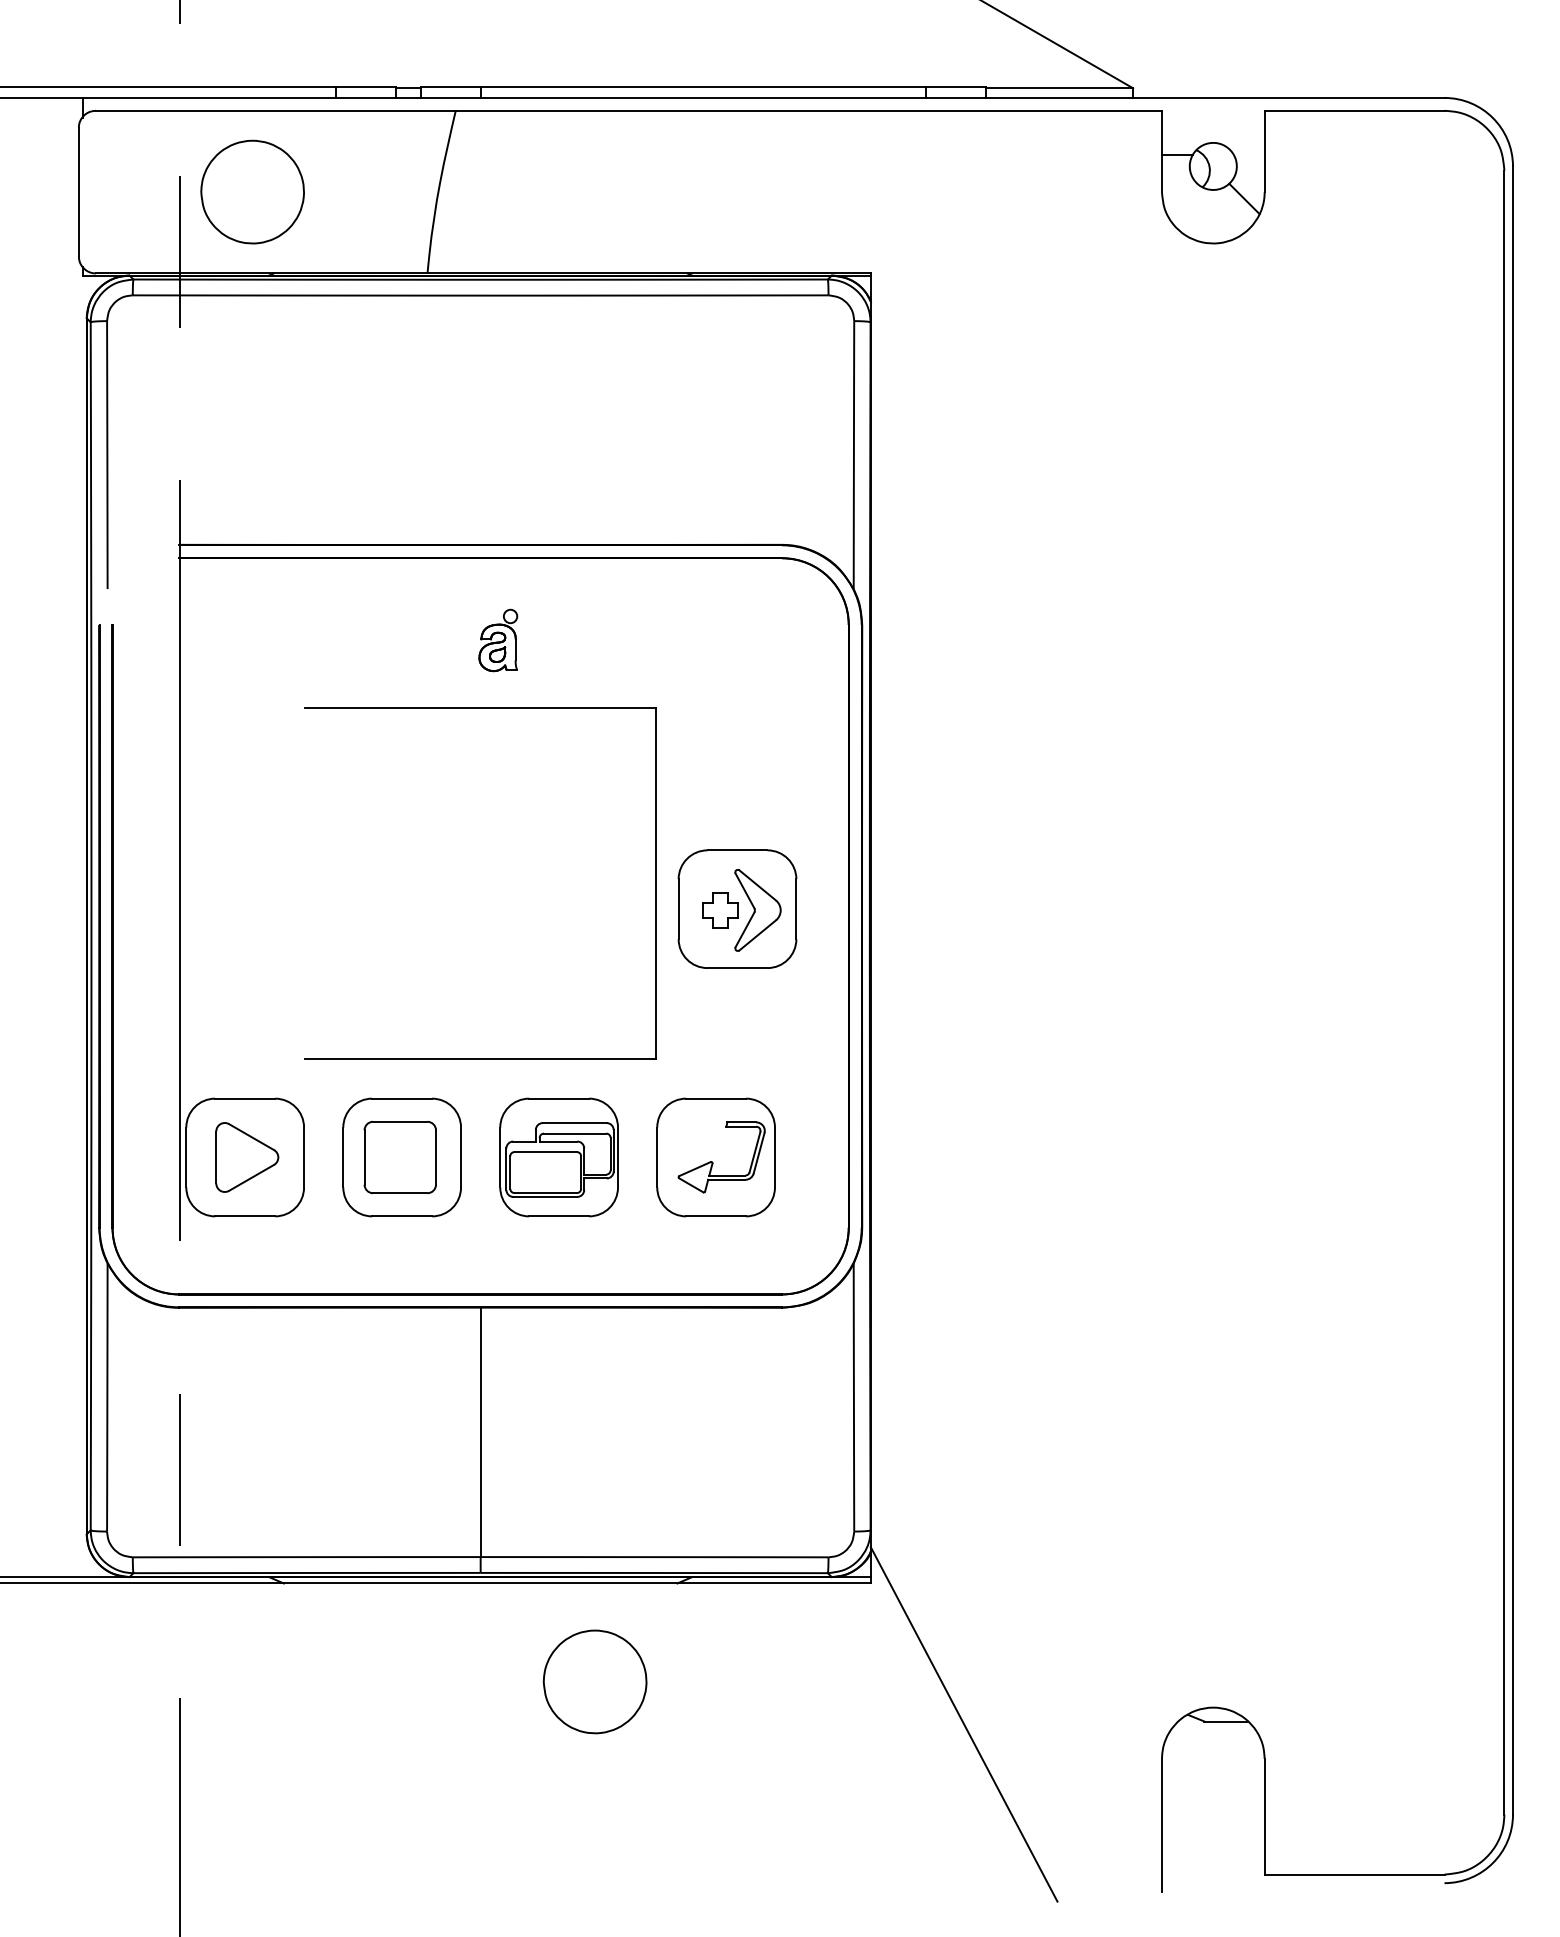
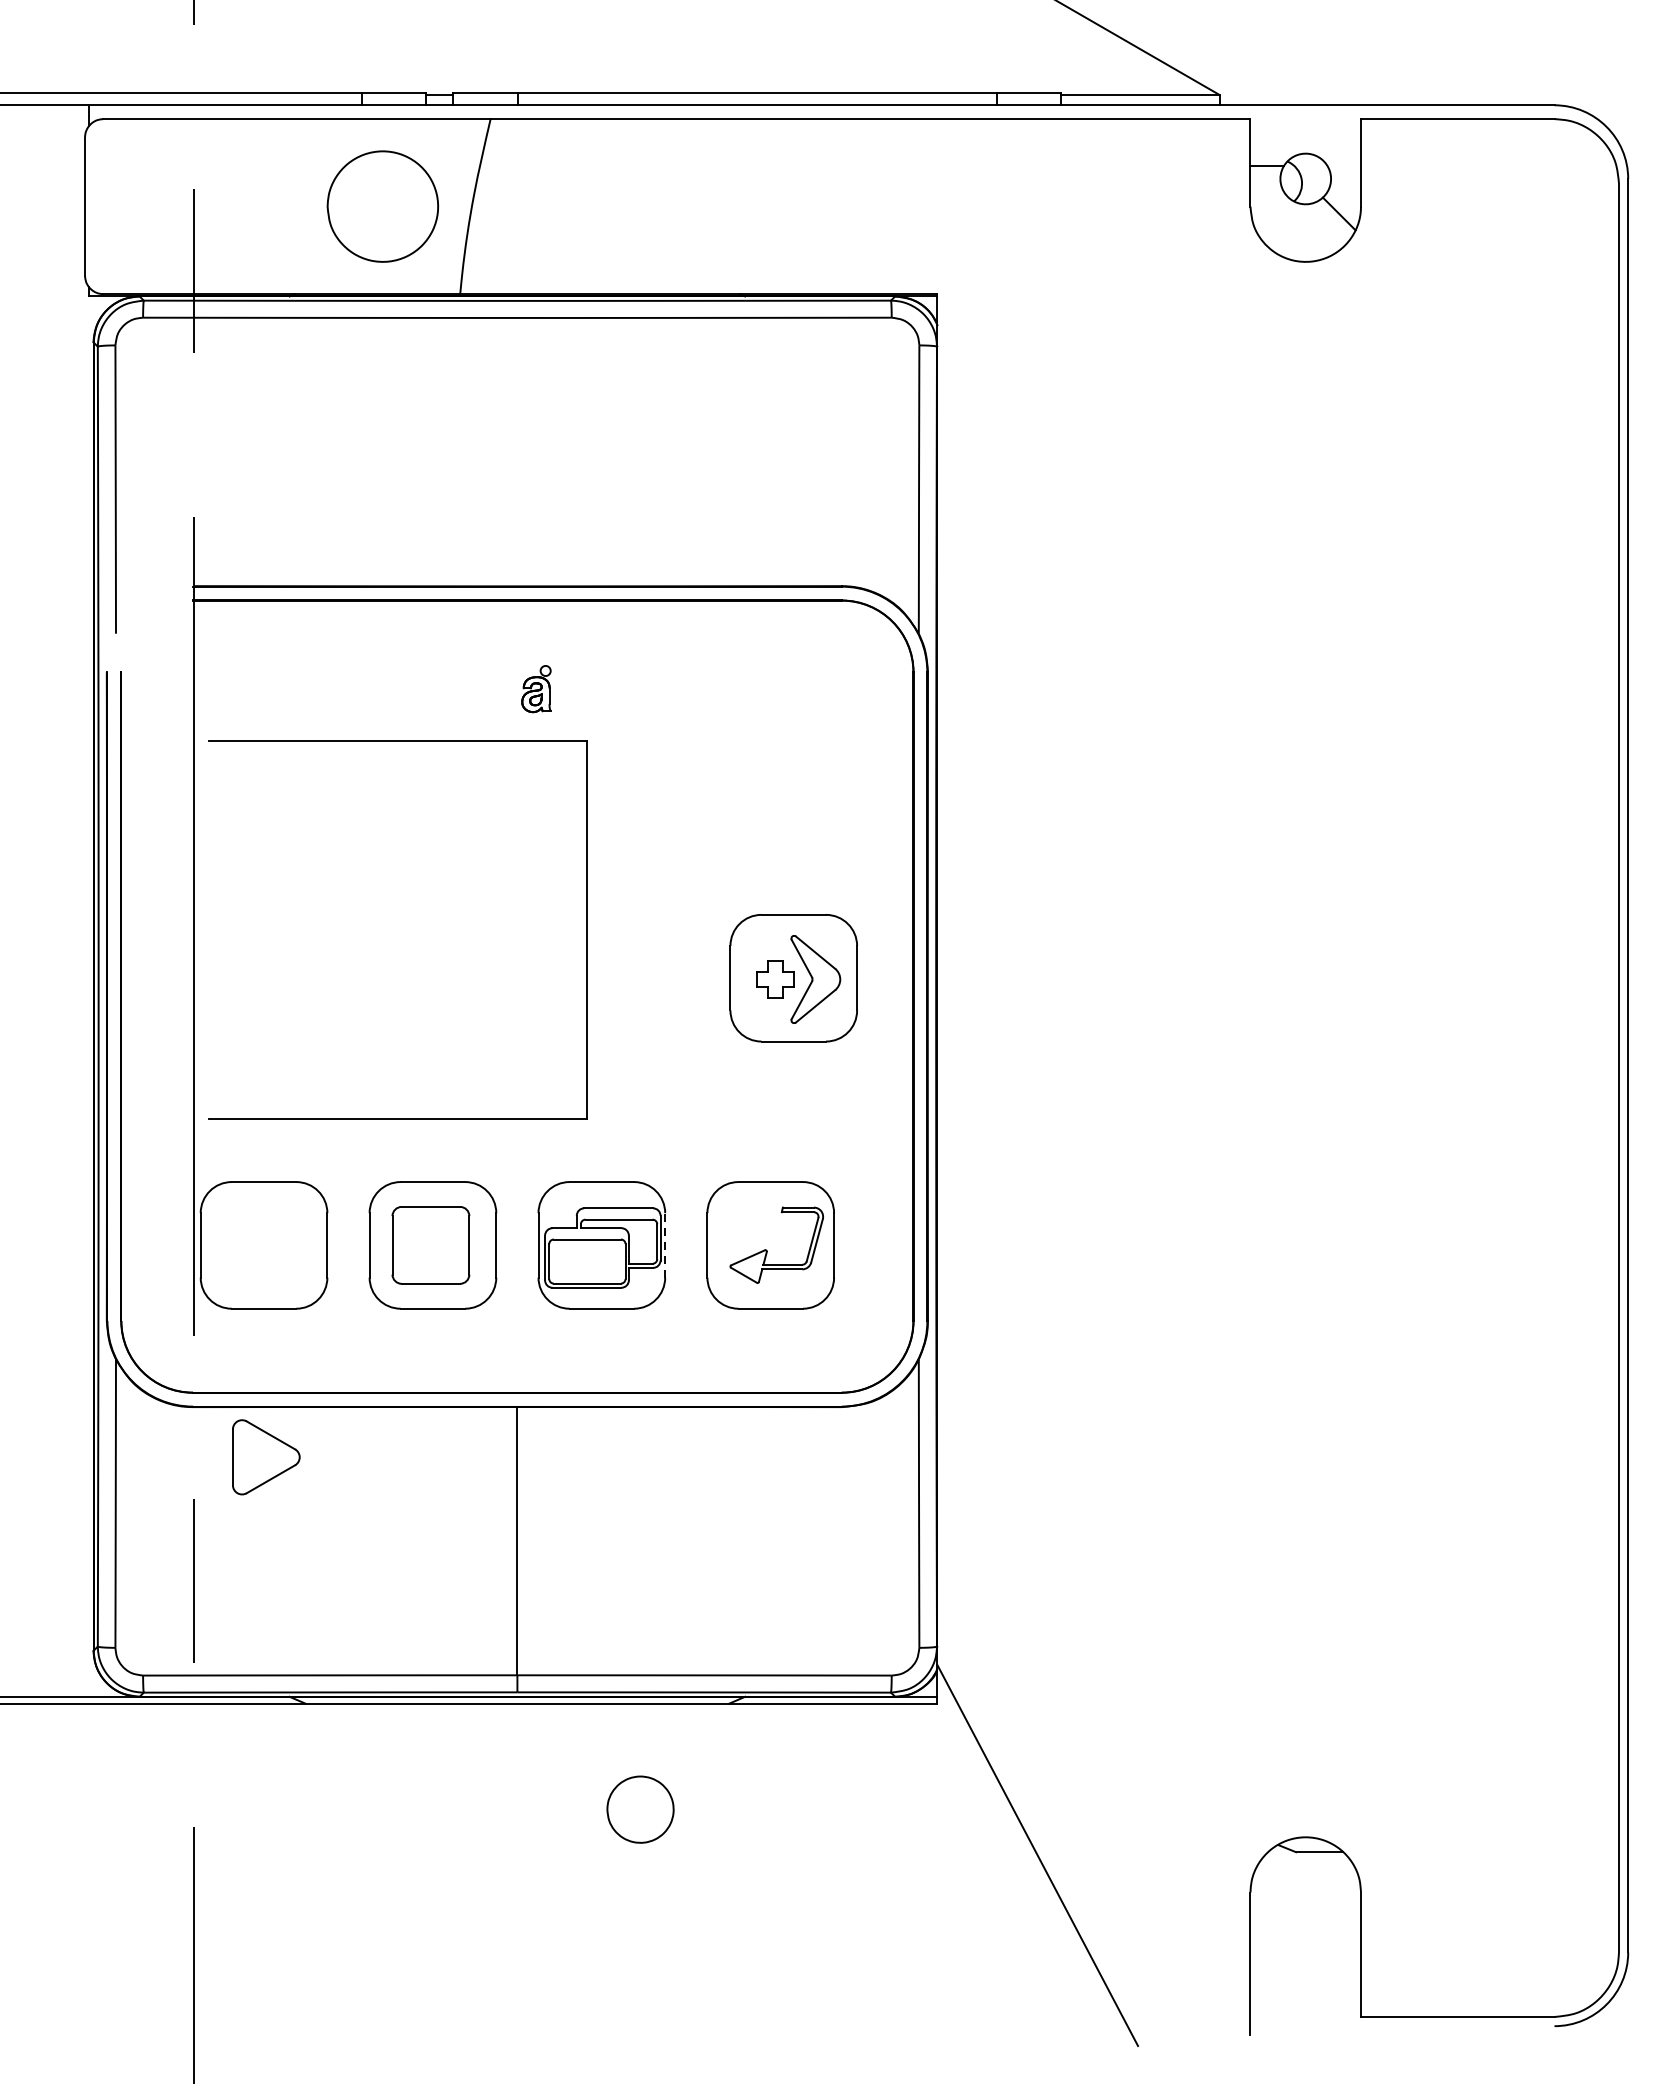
part: (252, 191) -> (382, 205), moved
part: (498, 640) -> (536, 689), size x0.7
part: (480, 708) -> (397, 741), moved
part: (247, 1157) -> (266, 1457), moved
line: (618, 1157) -> (665, 1245), solid -> dashed
part: (594, 1681) -> (639, 1809), size x0.6

